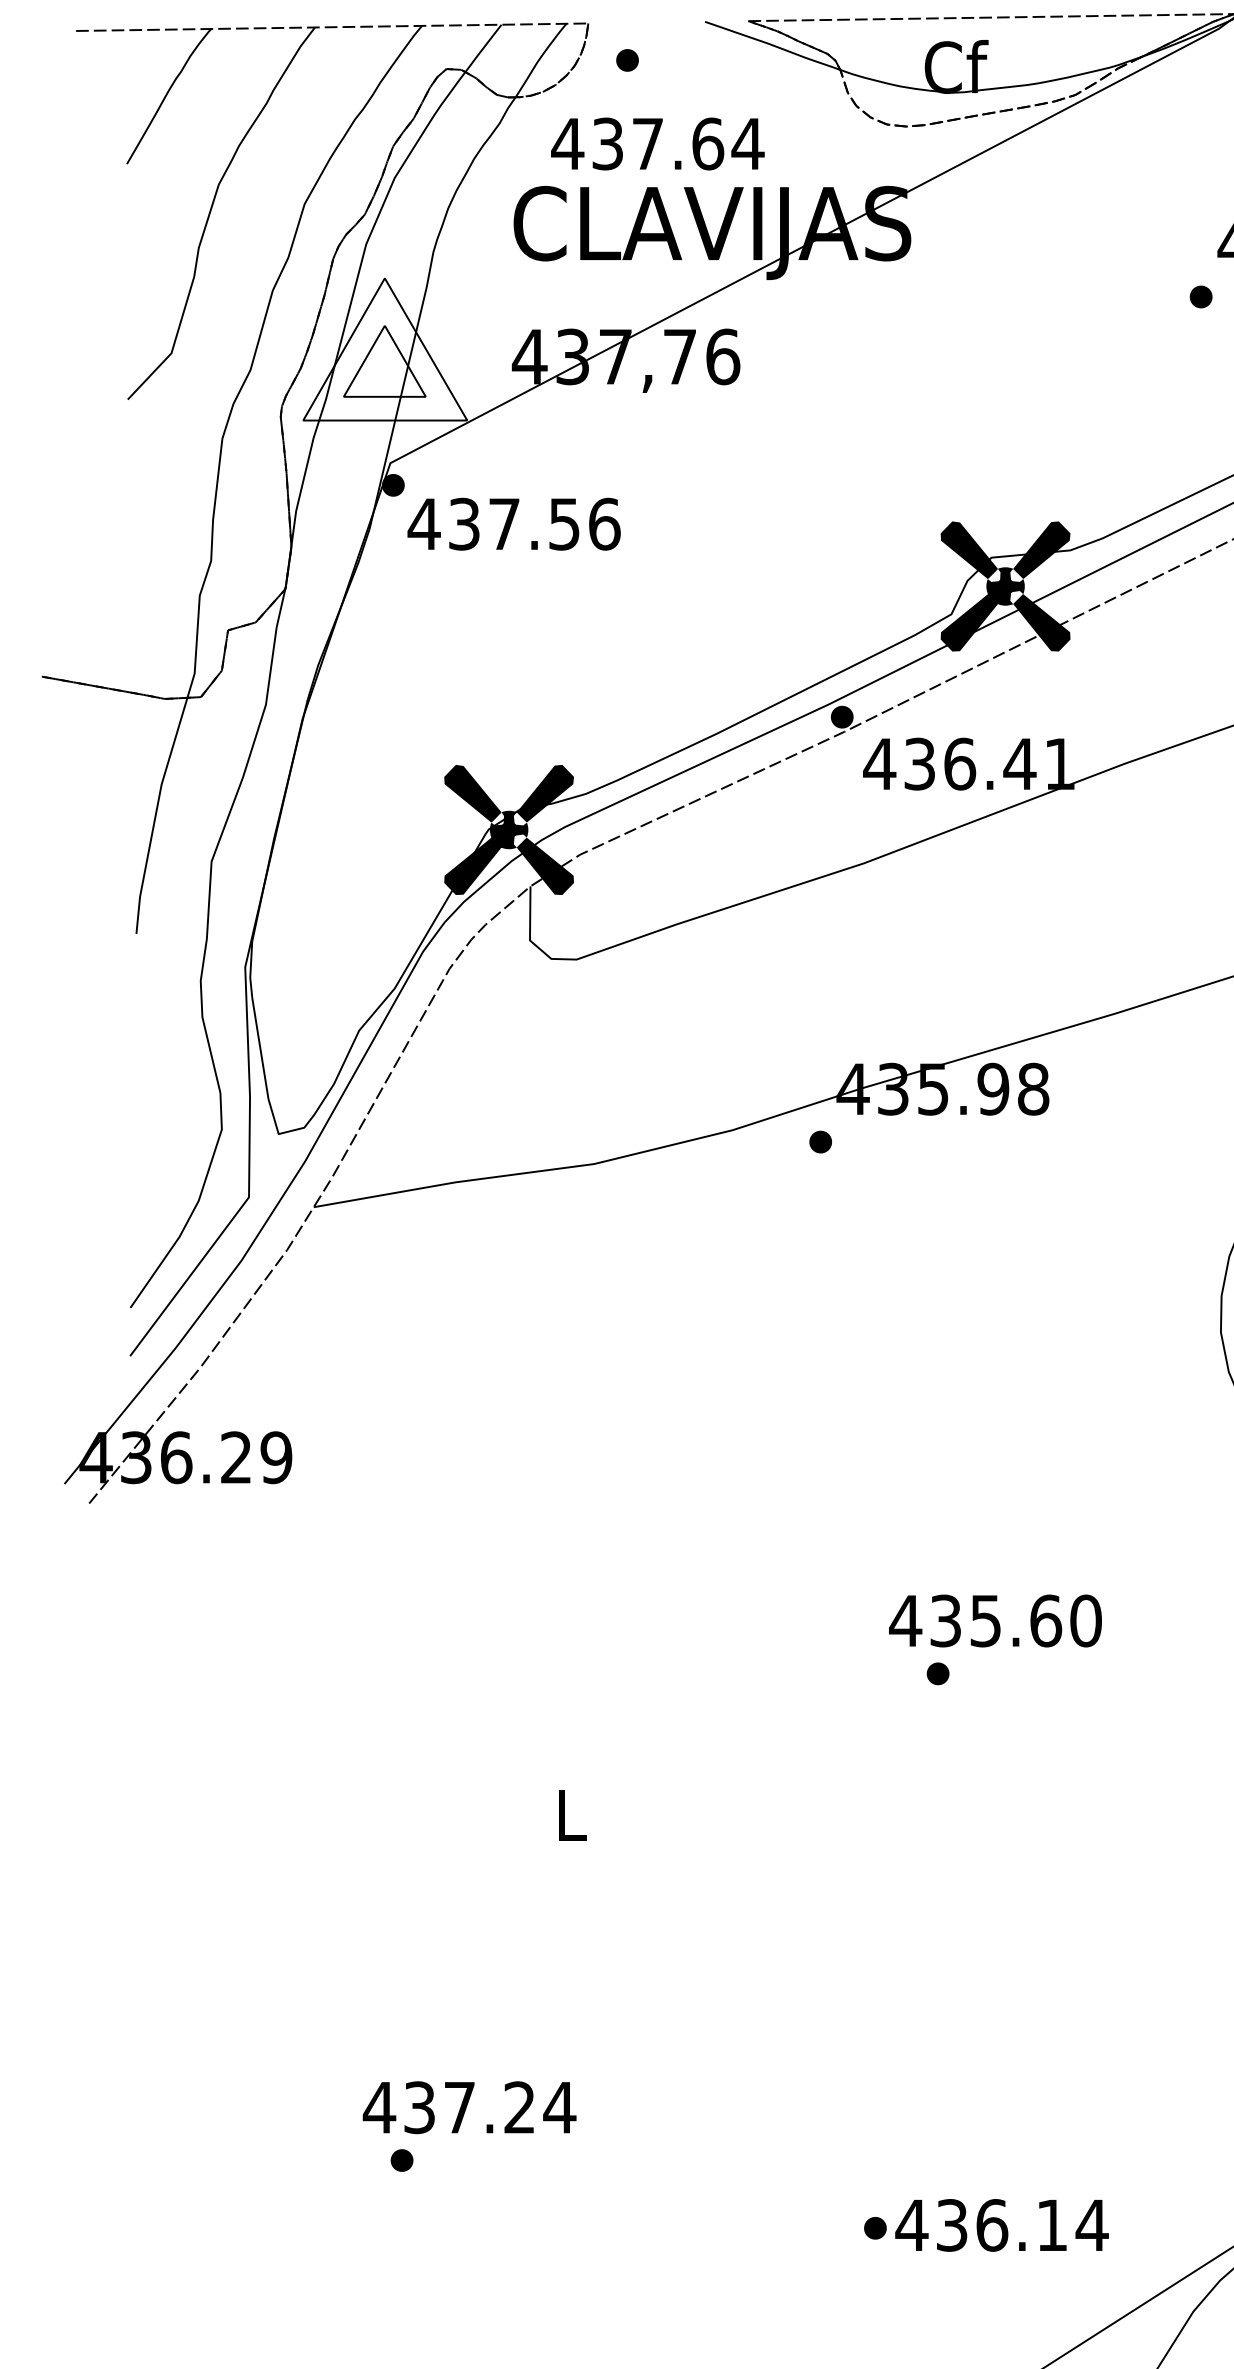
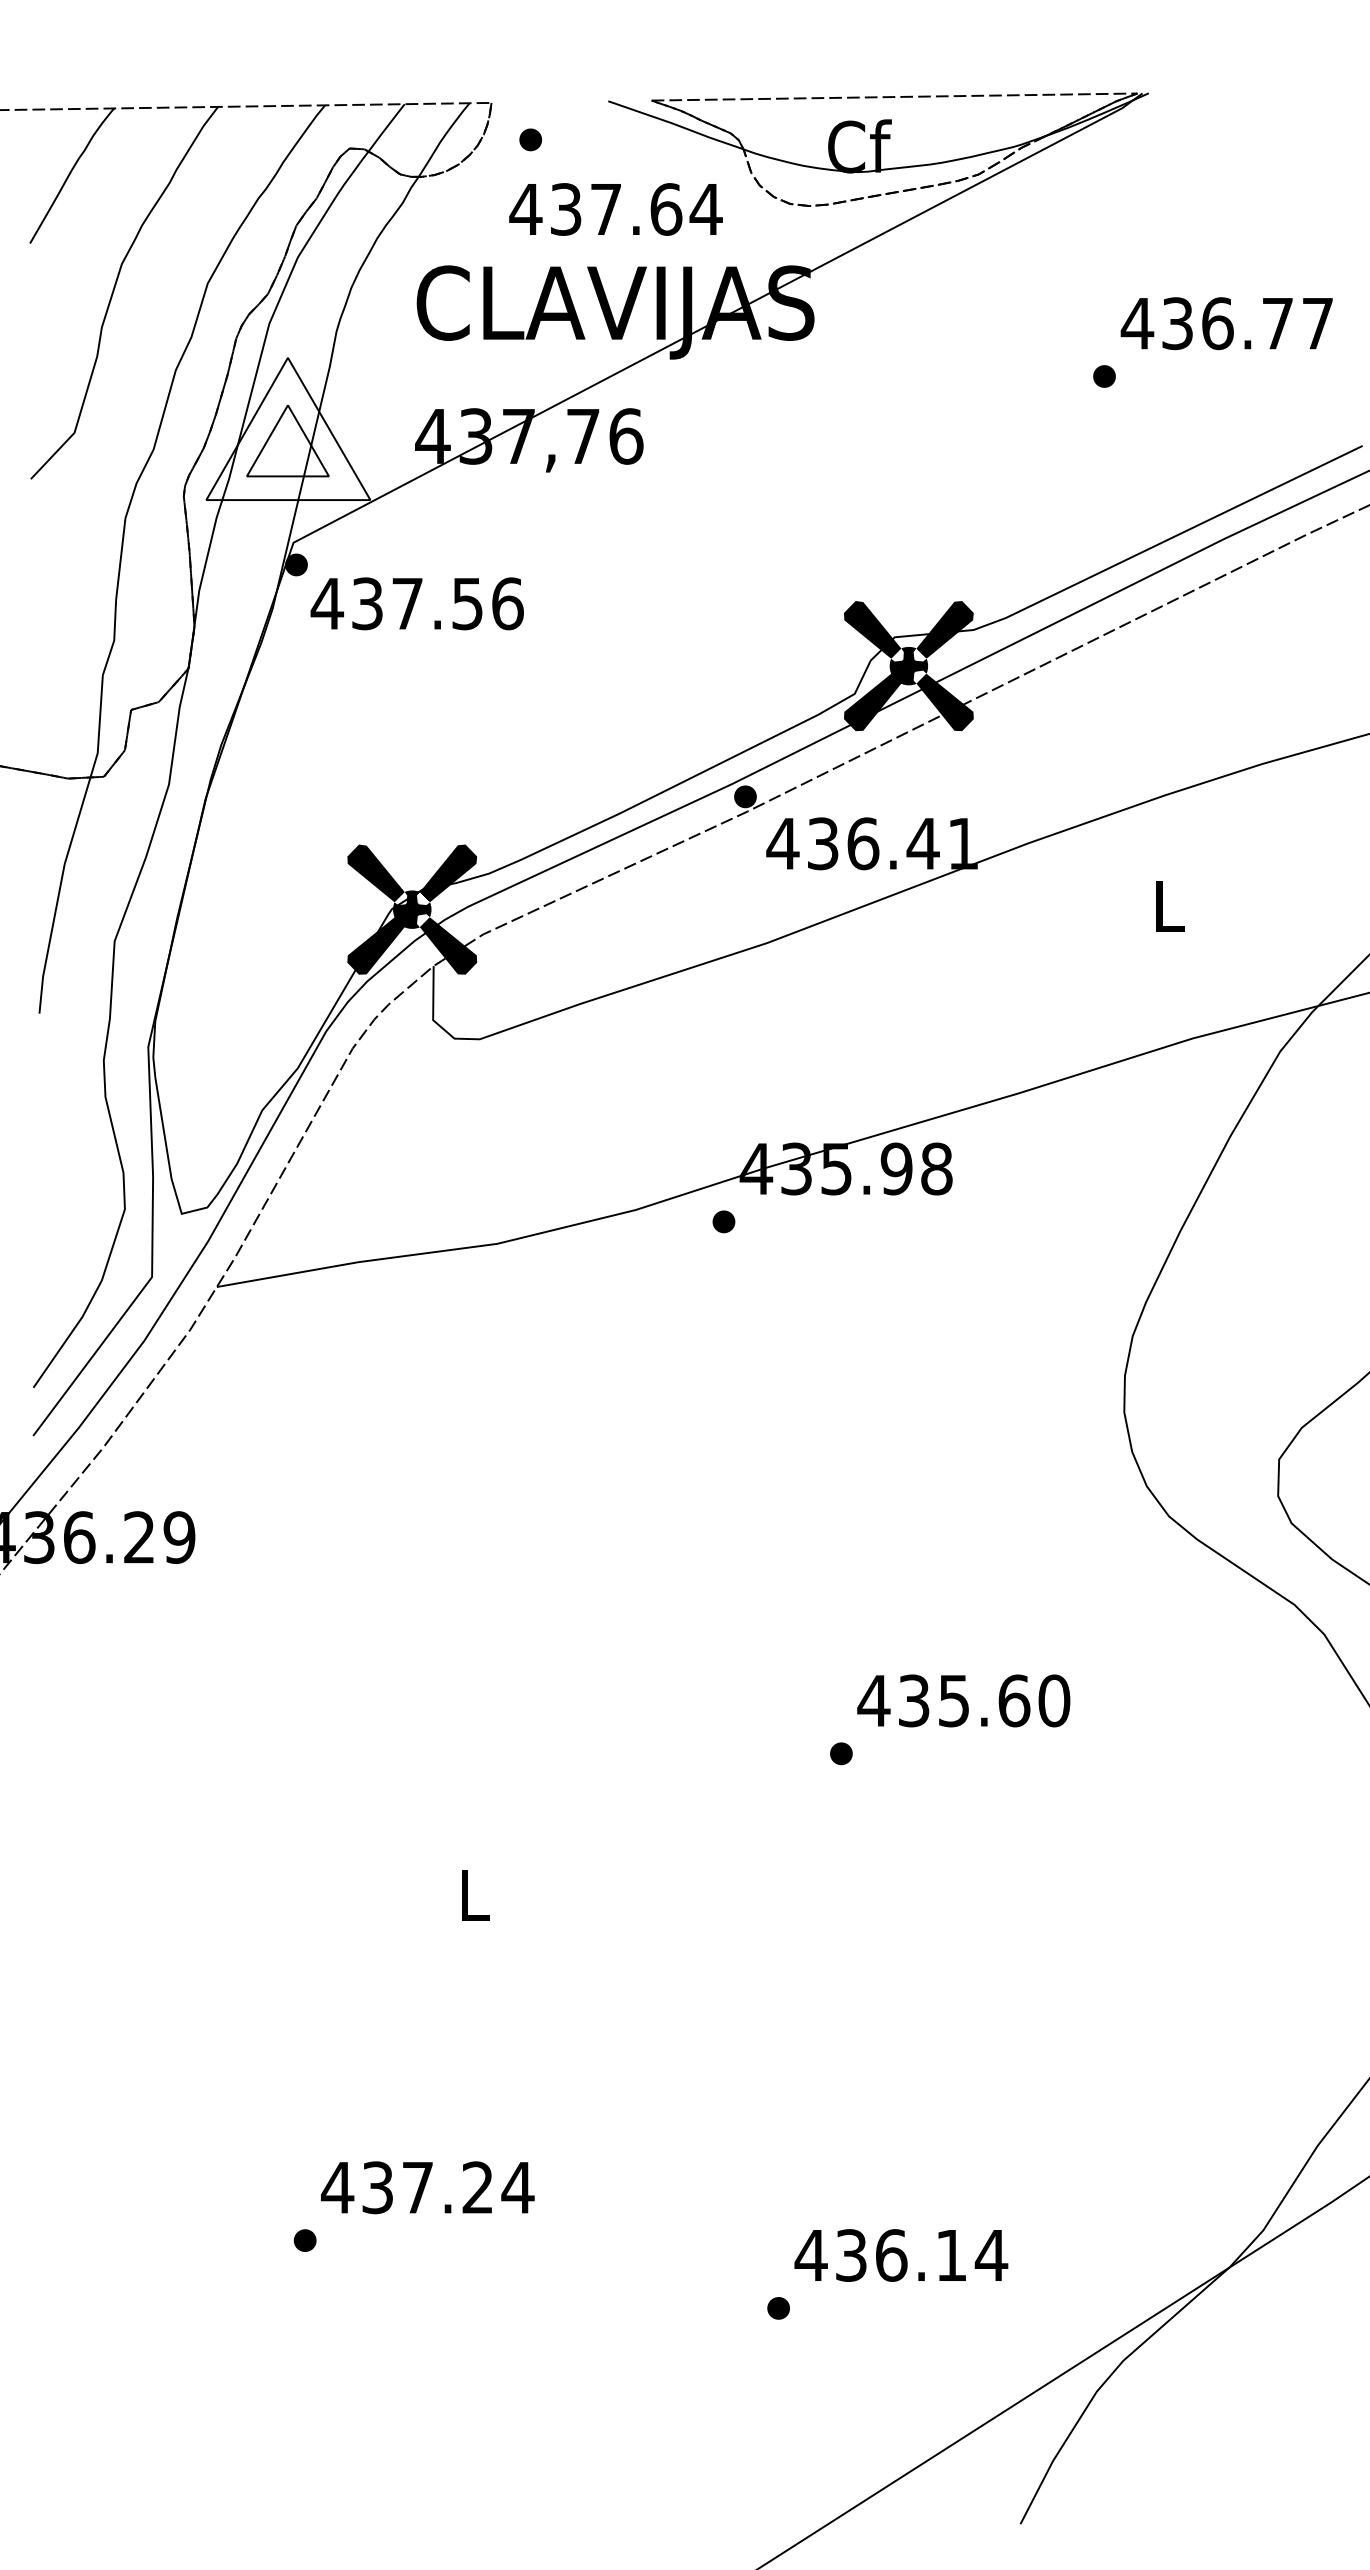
text: (657, 144) -> (615, 209), moved
text: (995, 1620) -> (963, 1700), moved
text: (469, 2107) -> (427, 2187), moved
text: (1002, 2225) -> (901, 2255), moved

